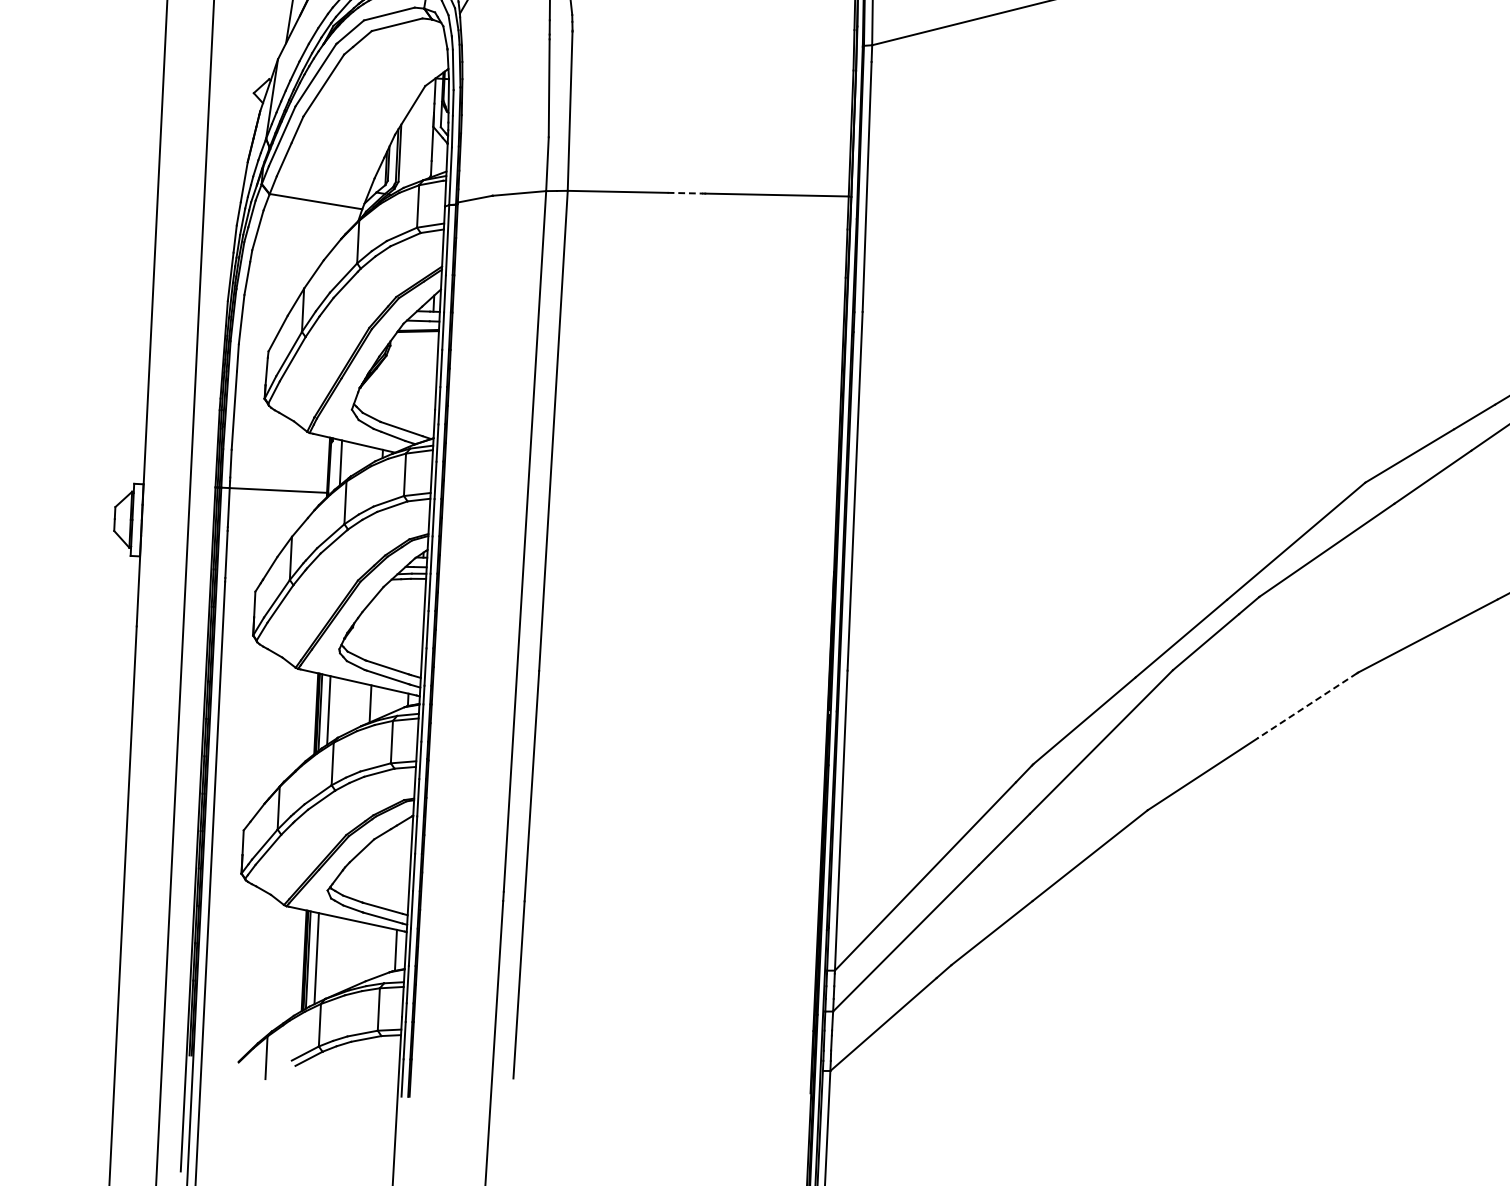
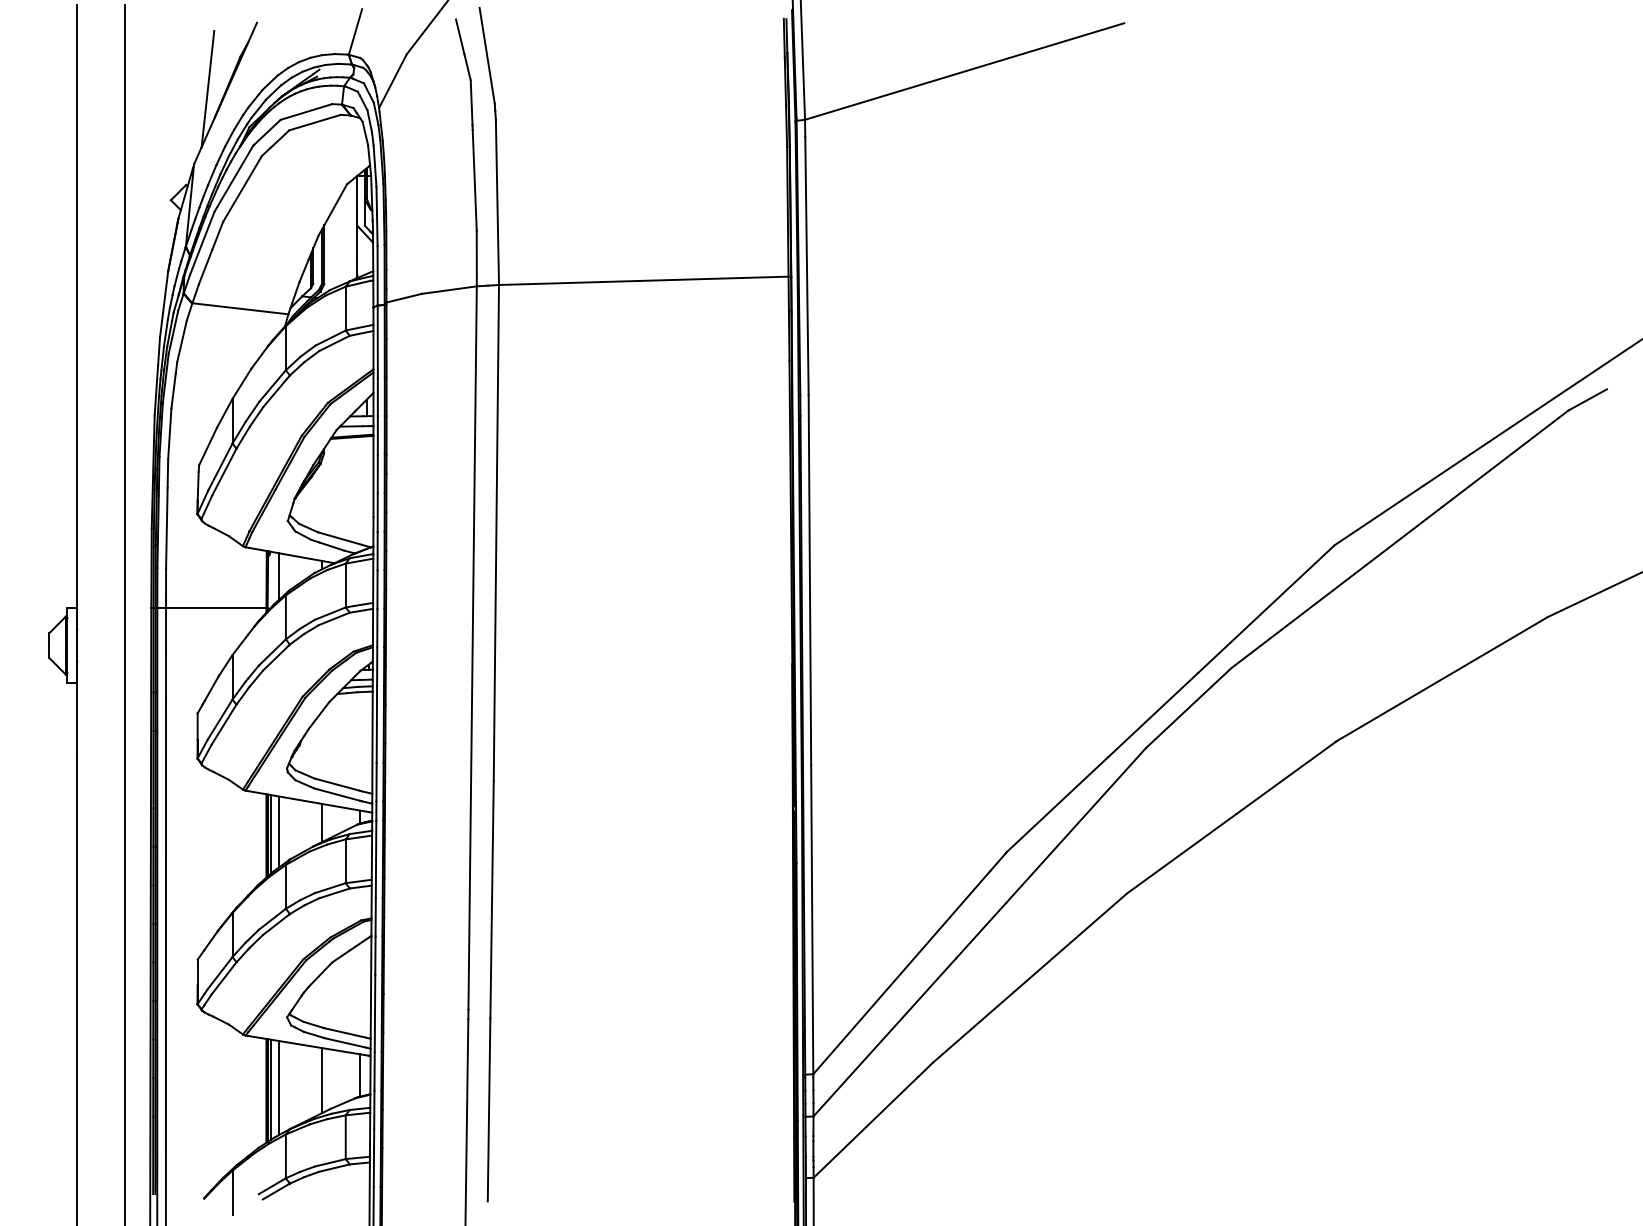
line: (685, 193) -> (620, 281), dashed -> solid
line: (1306, 706) -> (1285, 778), dashed -> solid
line: (358, 953) -> (321, 1080), added

